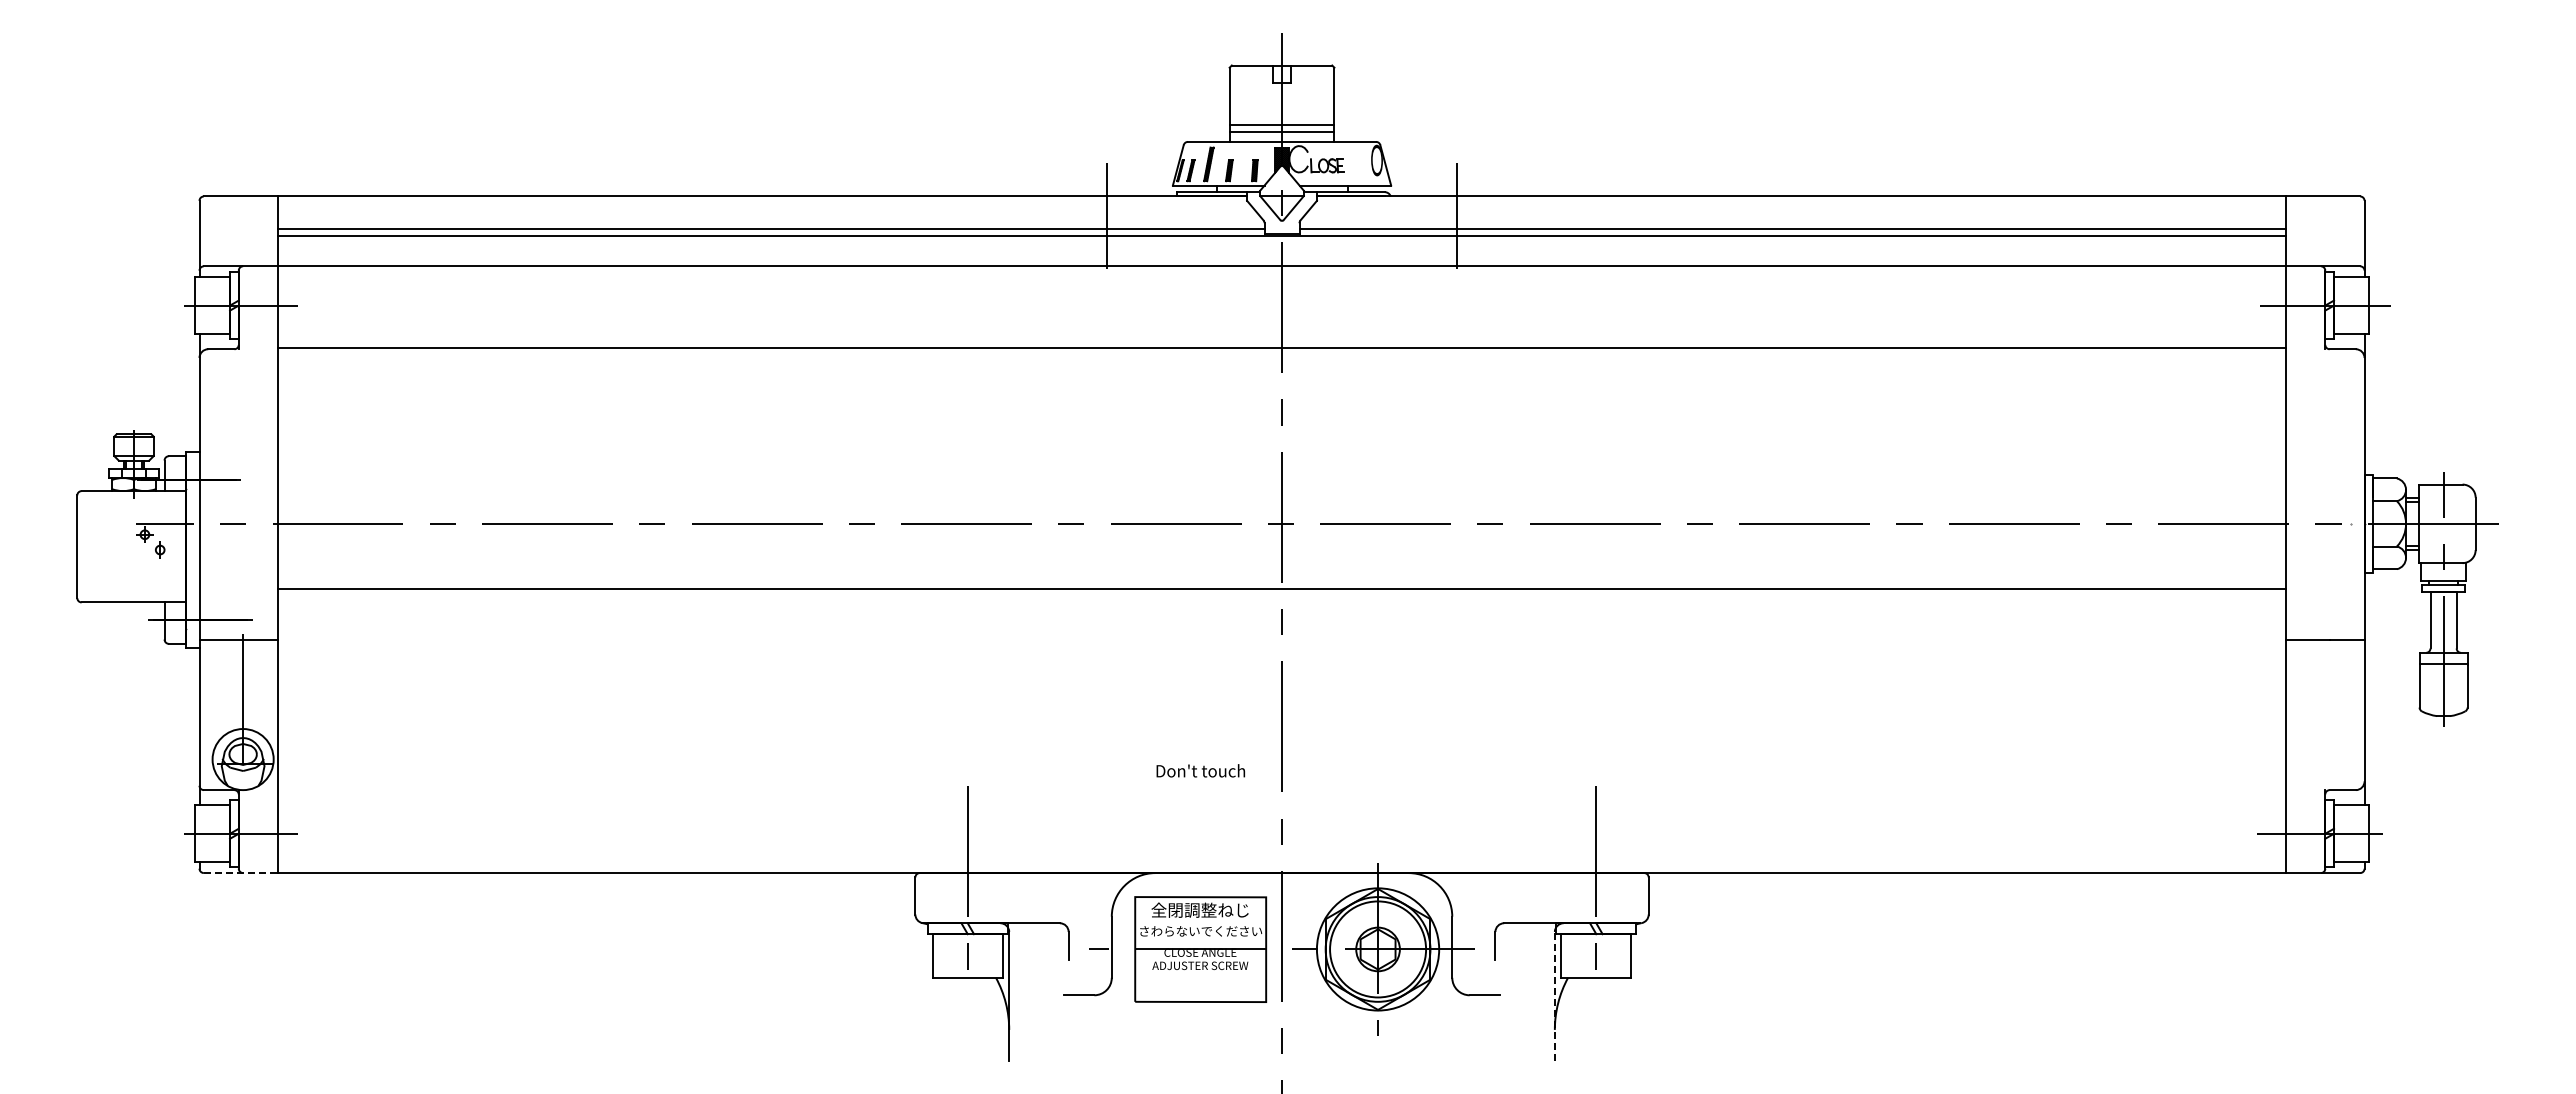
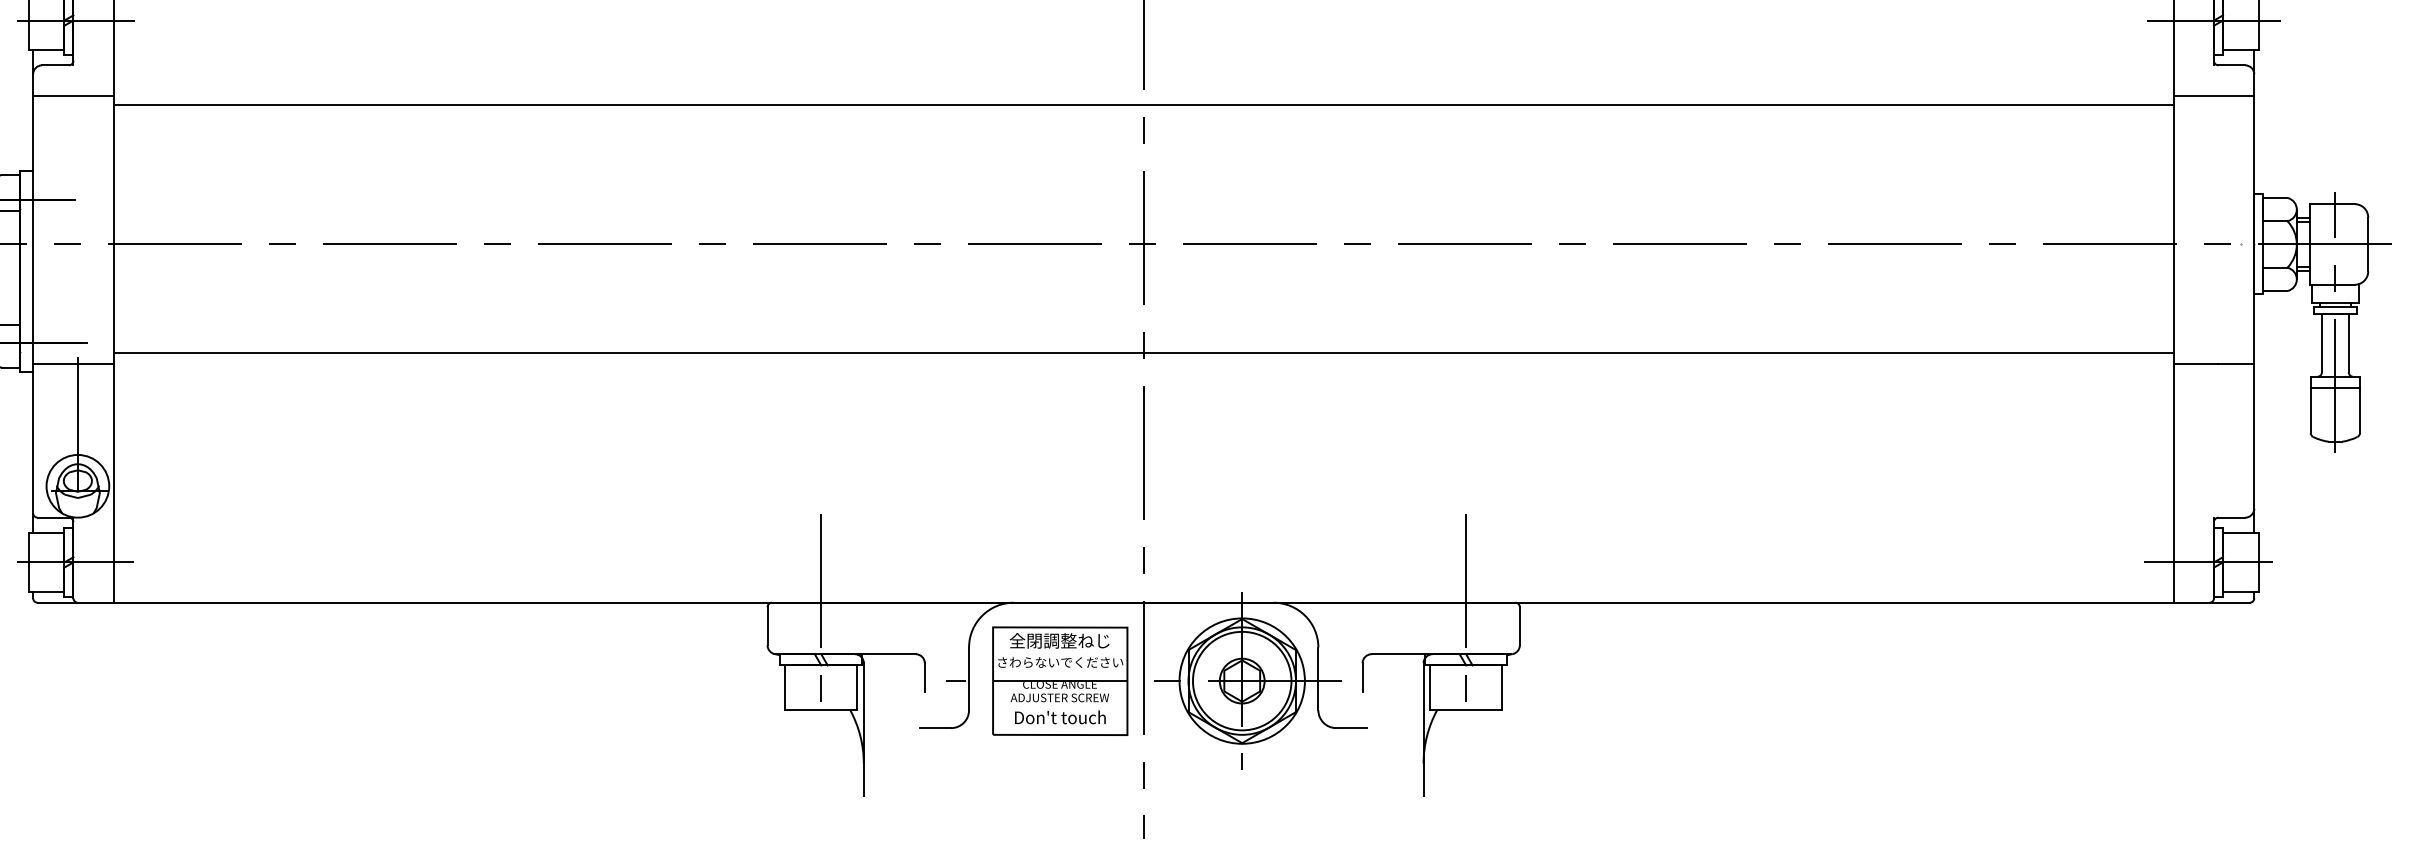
line: (1282, 347) -> (1144, 104), moved
line: (238, 379) -> (73, 96), added
line: (2325, 379) -> (2214, 96), added
line: (1282, 588) -> (1144, 352), moved
text: (1200, 770) -> (1060, 717), moved
line: (241, 873) -> (76, 603), dashed -> solid
line: (1554, 996) -> (1423, 729), dashed -> solid

